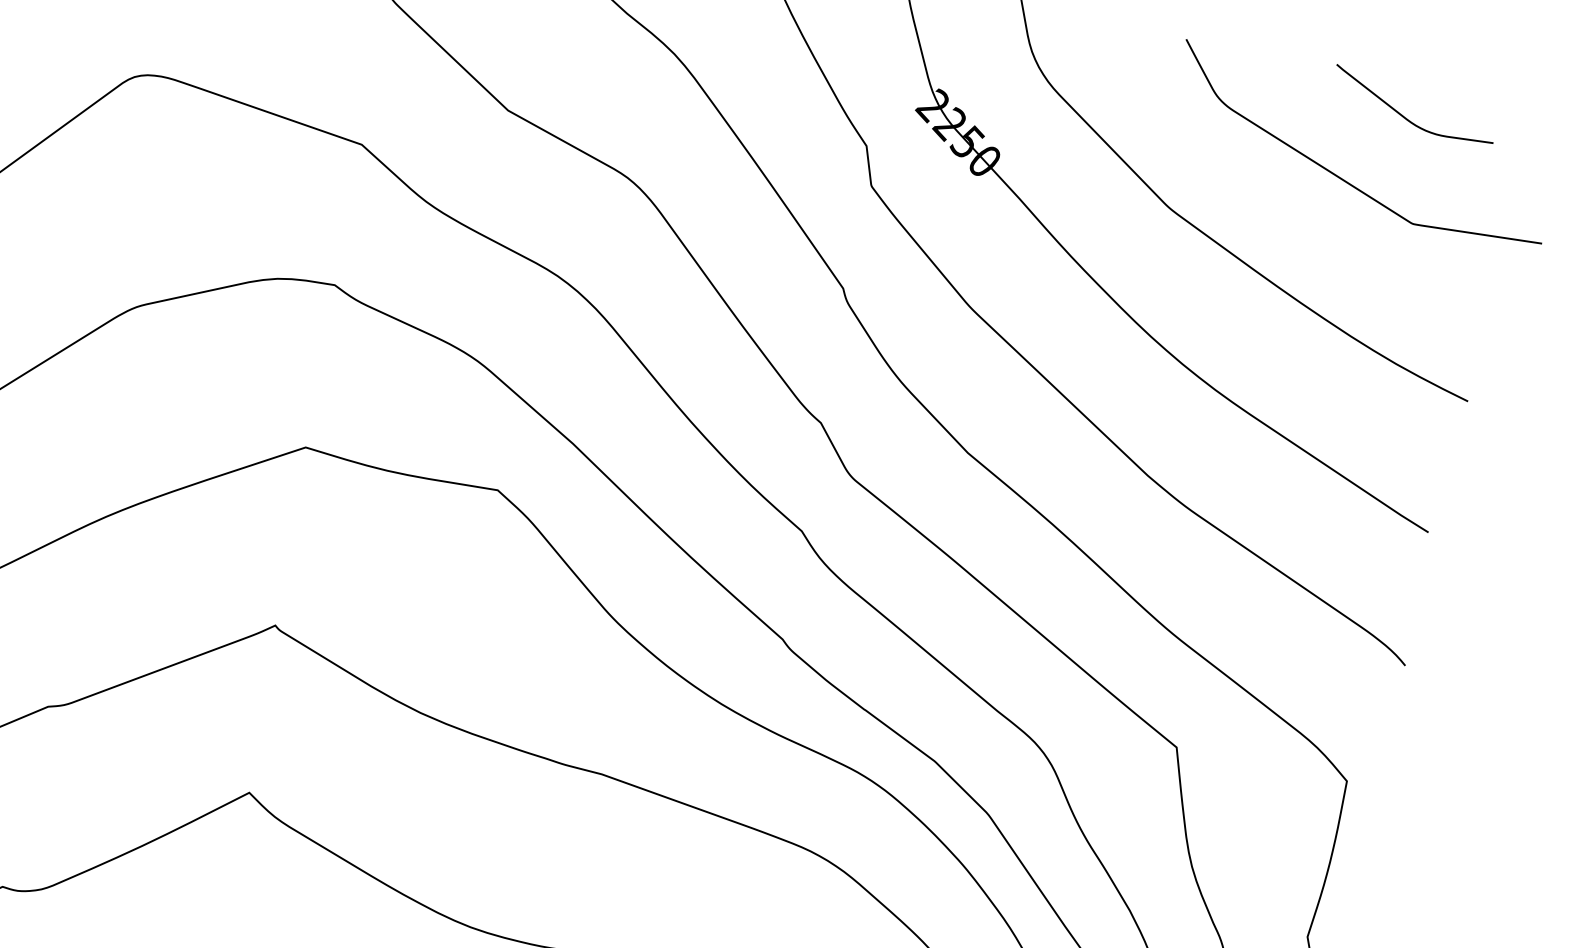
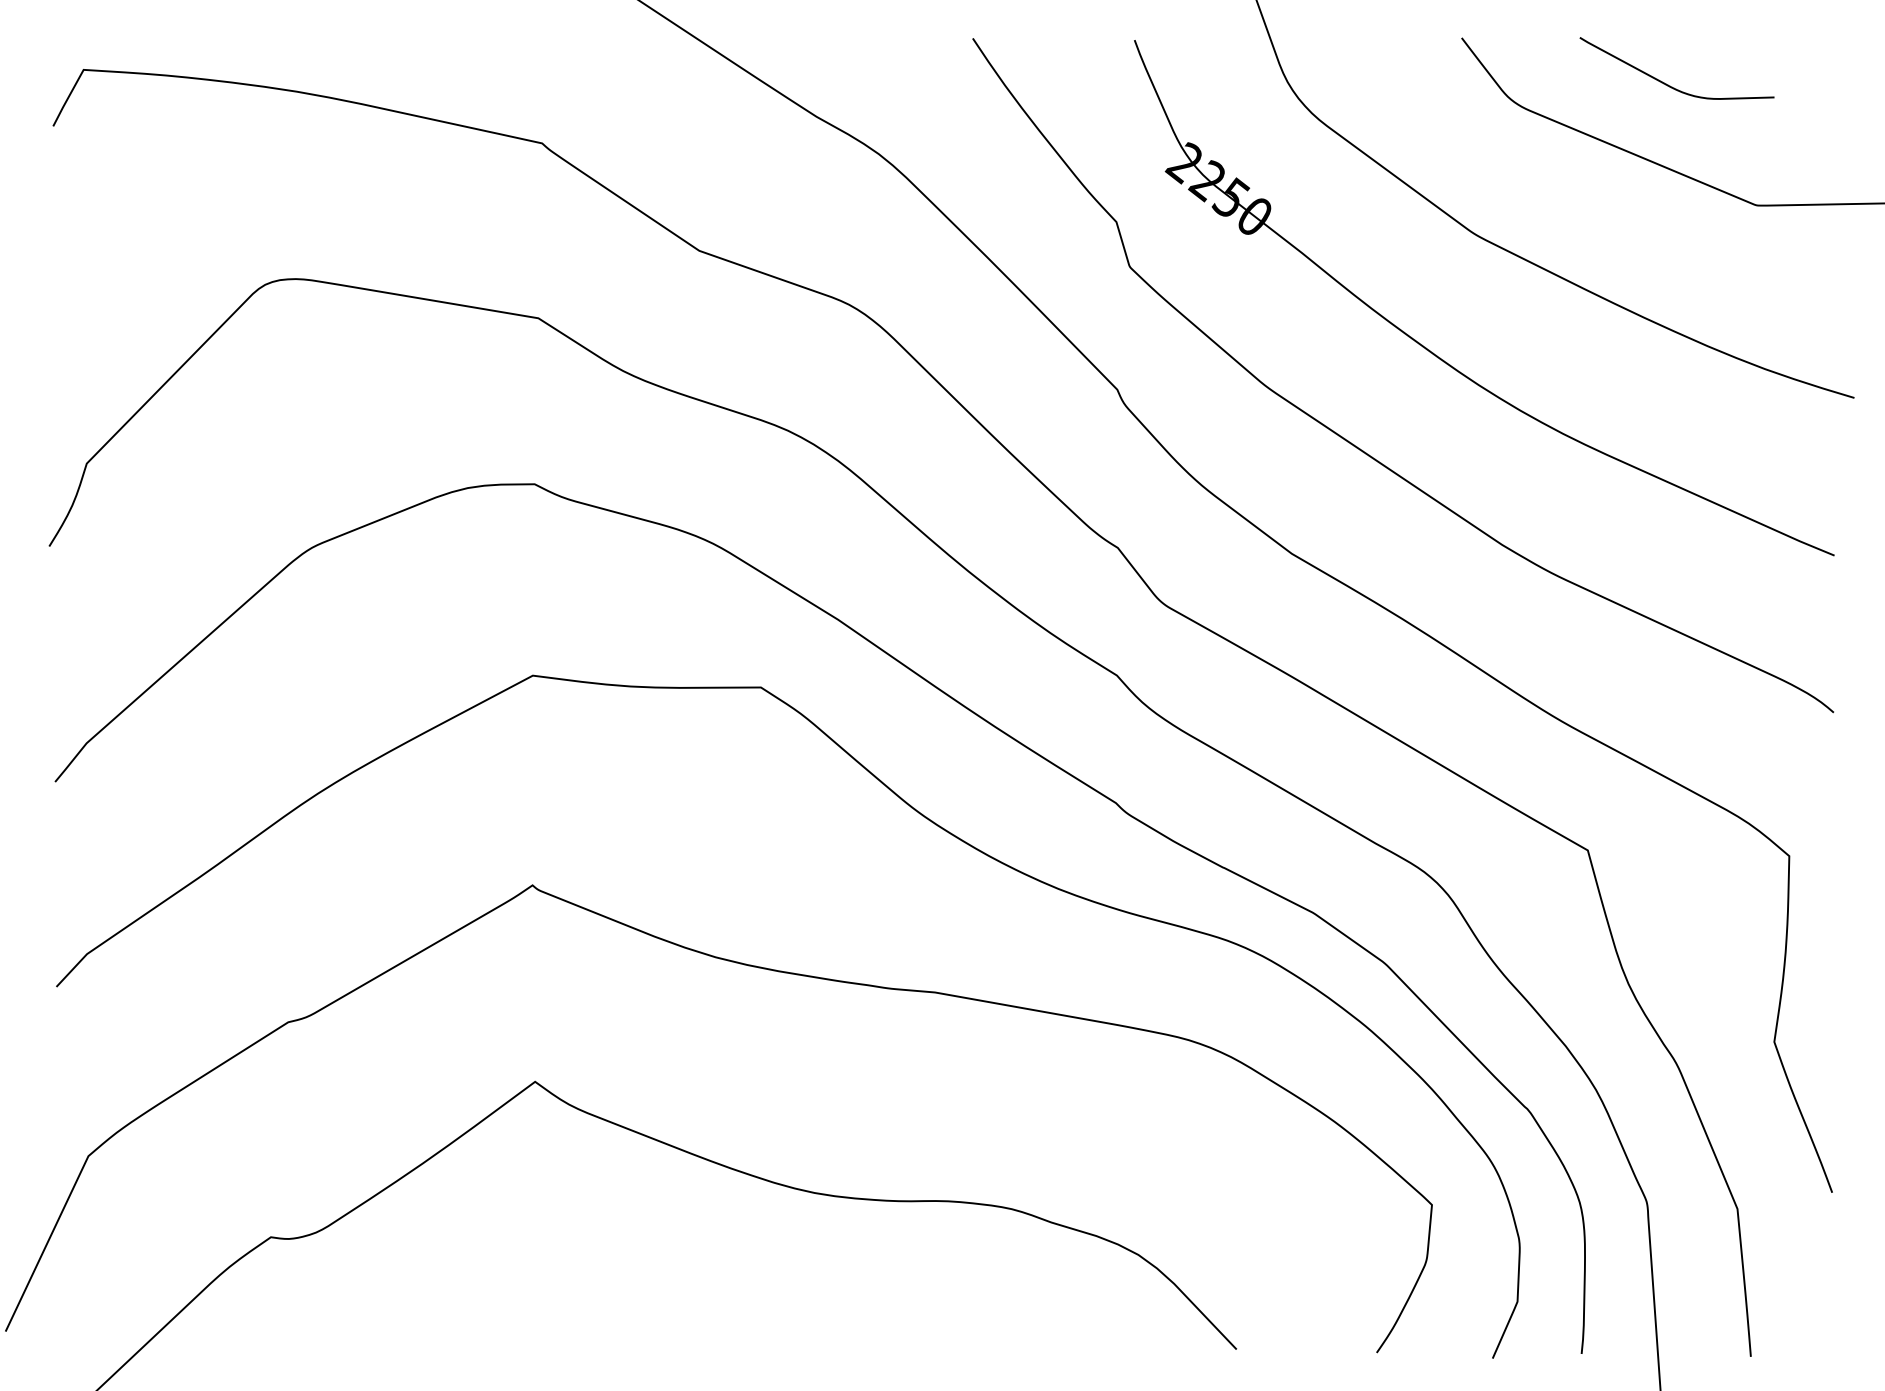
curve: (1405, 116) -> (1668, 84), moved

